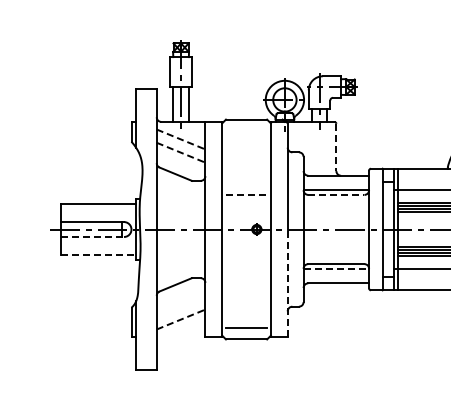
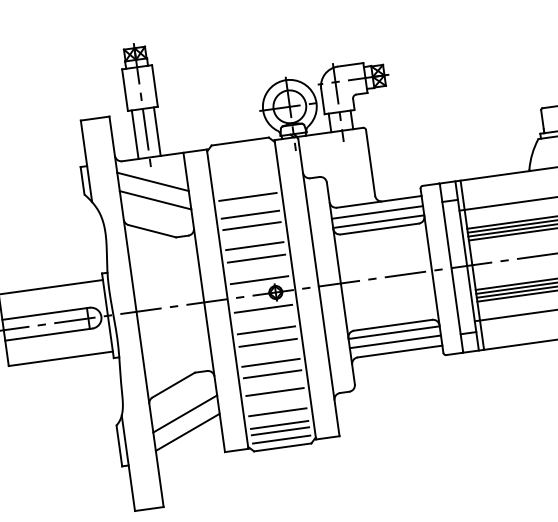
line: (181, 139) -> (153, 181), dashed -> solid
line: (336, 147) -> (370, 163), dashed -> solid
line: (181, 152) -> (156, 199), dashed -> solid
line: (246, 159) -> (247, 197), added
line: (246, 172) -> (250, 215), added
line: (246, 180) -> (251, 226), added
line: (336, 183) -> (377, 213), added
line: (246, 194) -> (254, 245), dashed -> solid
line: (336, 194) -> (379, 228), dashed -> solid
line: (246, 203) -> (256, 258), added
line: (246, 219) -> (259, 280), added
line: (93, 237) -> (50, 335), dashed -> solid
line: (246, 239) -> (263, 308), added
line: (99, 255) -> (61, 359), dashed -> solid
line: (246, 255) -> (266, 330), added
line: (246, 264) -> (268, 343), added
line: (336, 269) -> (394, 332), dashed -> solid
line: (336, 276) -> (395, 342), added
line: (246, 278) -> (270, 362), added
line: (287, 283) -> (328, 361), dashed -> solid
line: (246, 286) -> (272, 373), added
line: (246, 299) -> (274, 391), added
line: (180, 306) -> (184, 414), added
line: (246, 314) -> (277, 412), added
line: (181, 319) -> (188, 432), dashed -> solid
line: (246, 323) -> (279, 425), added
line: (246, 333) -> (281, 439), added

